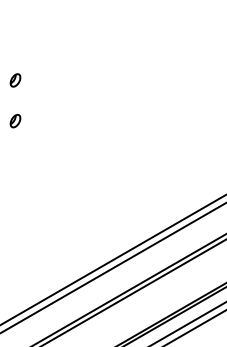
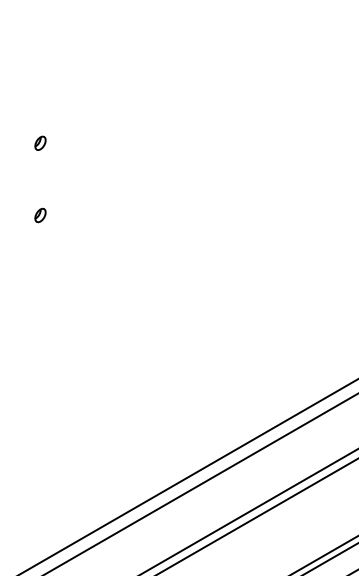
part: (15, 80) -> (40, 143), size x0.6
part: (15, 120) -> (40, 214), size x0.6

